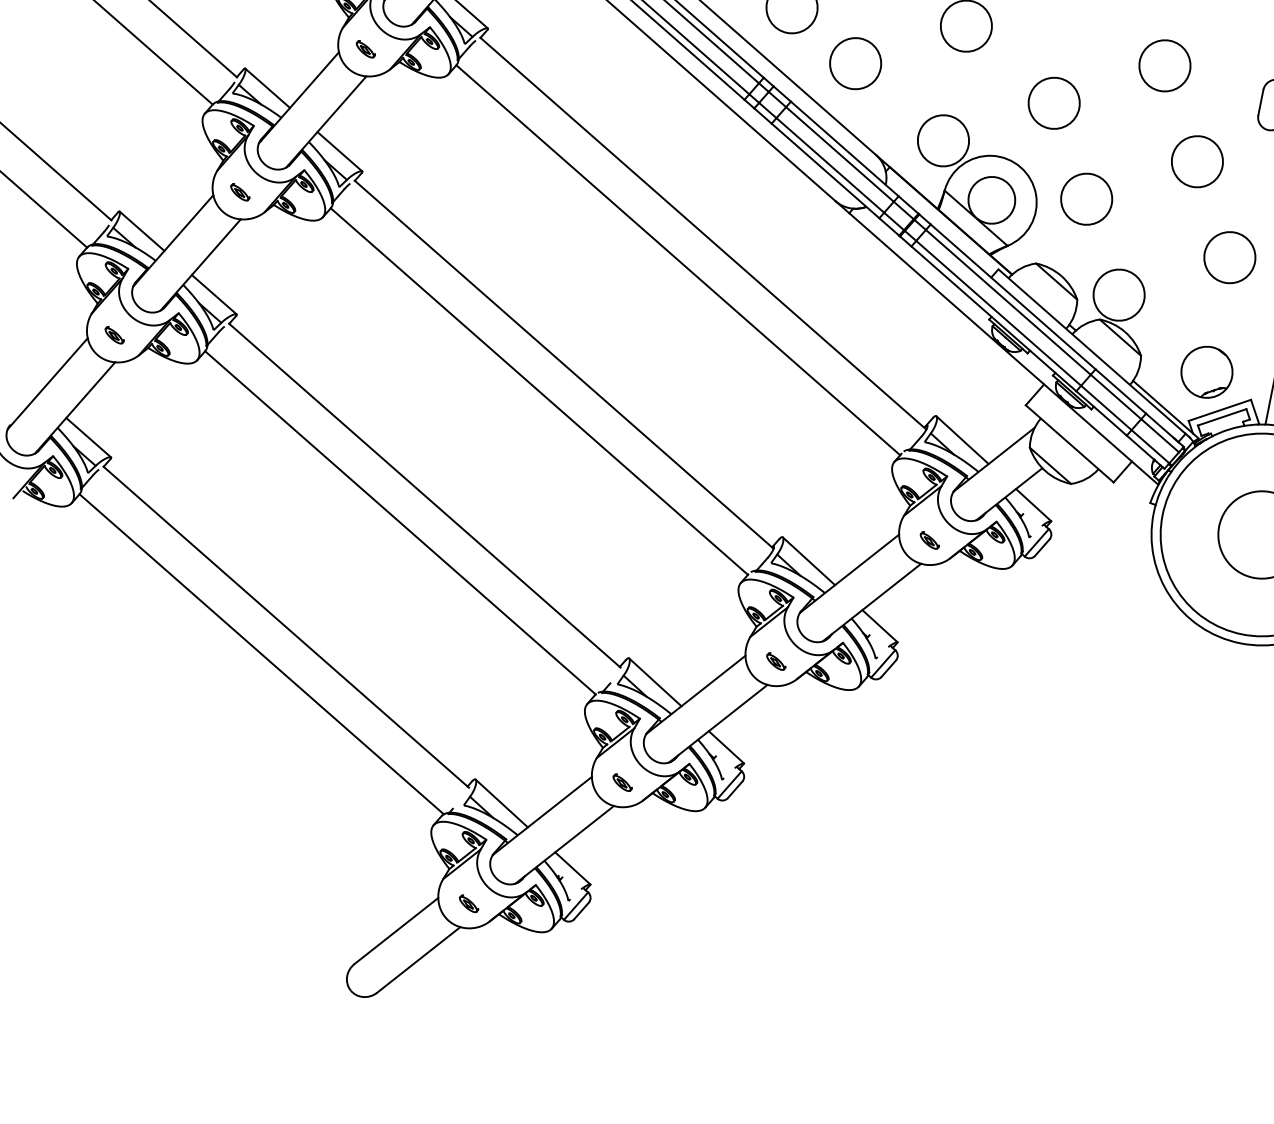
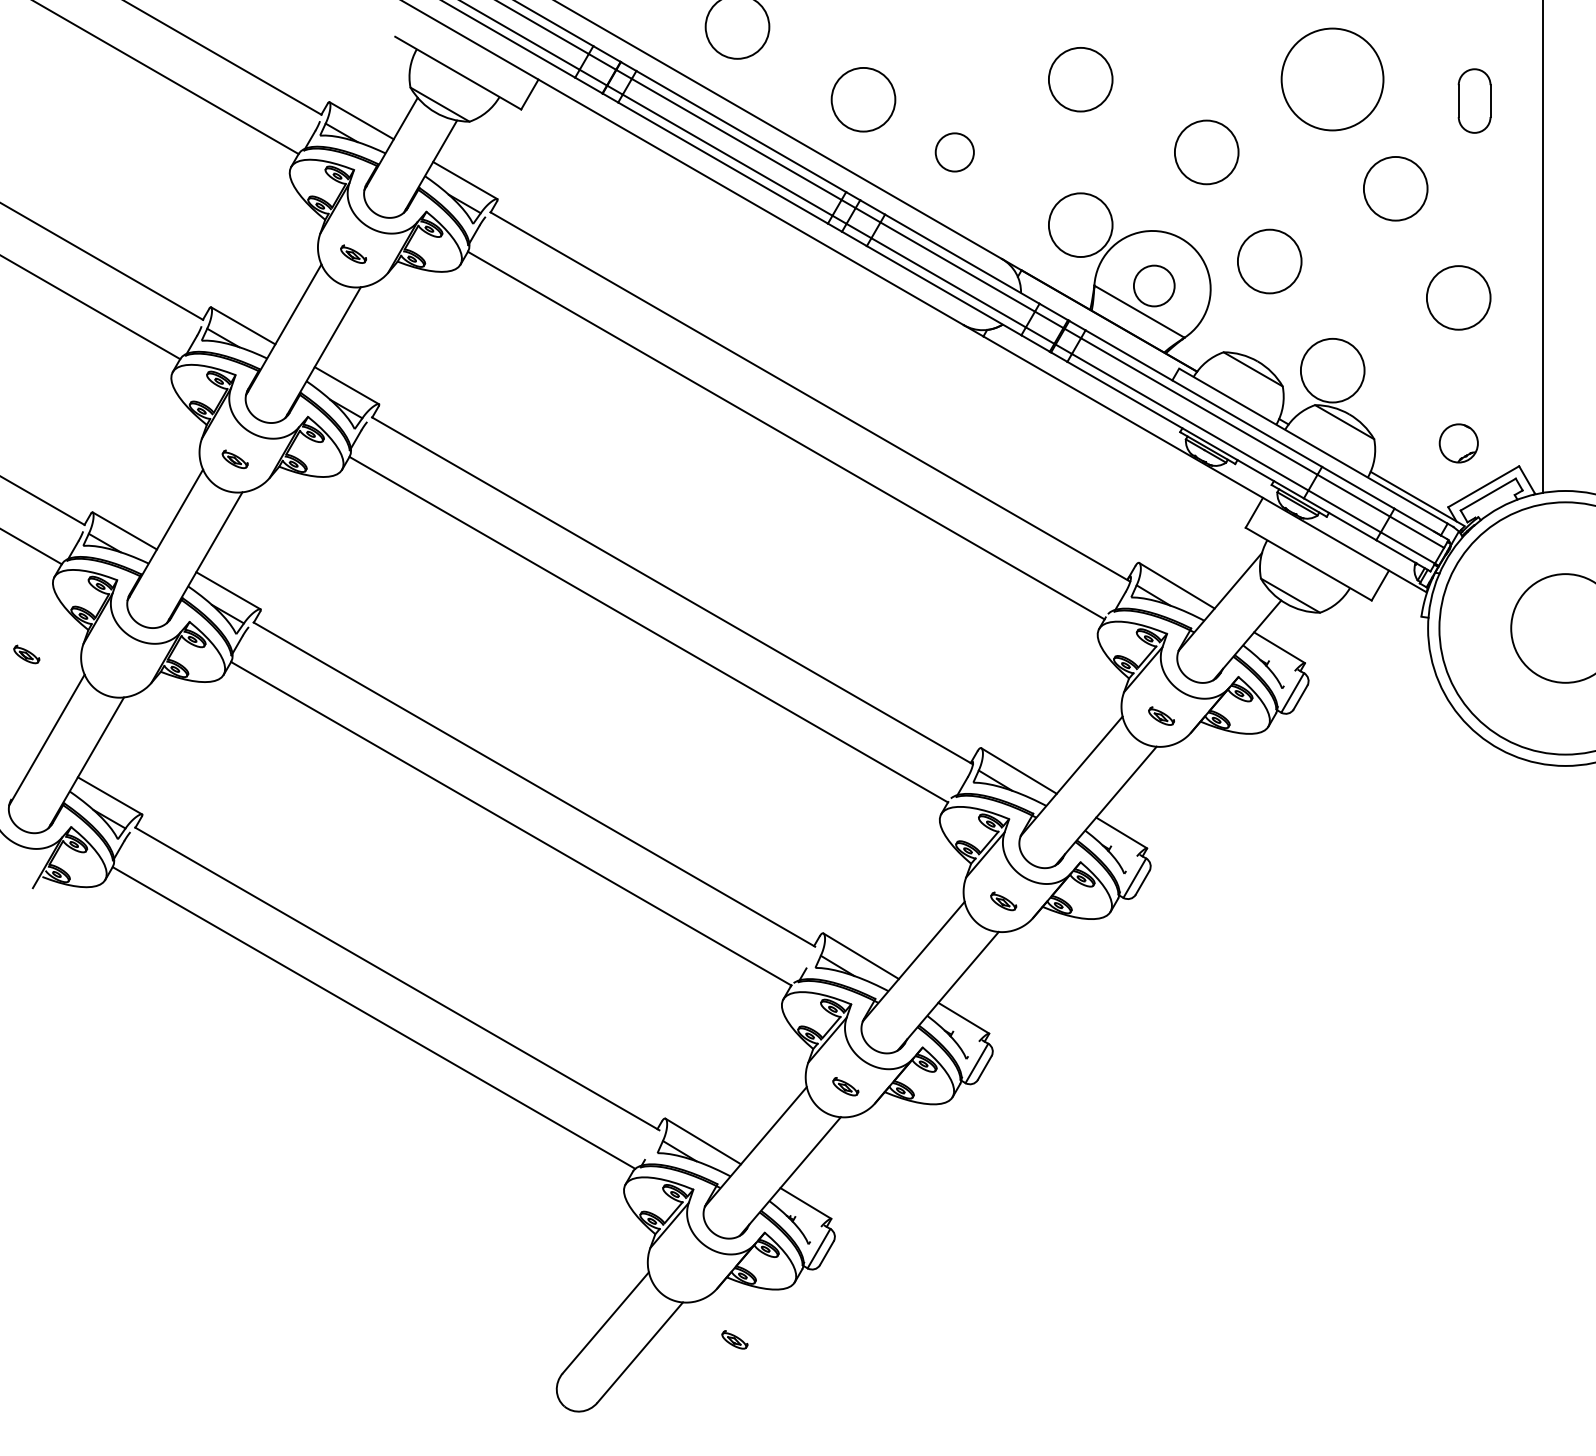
circle: (855, 63) -> (954, 152), size x0.6
circle: (1164, 65) -> (1332, 79), size x1.6
circle: (992, 199) -> (1154, 285), size x0.7
part: (114, 335) -> (26, 654), moved
part: (1206, 372) -> (1458, 443), size x0.6
part: (468, 903) -> (734, 1339), moved

